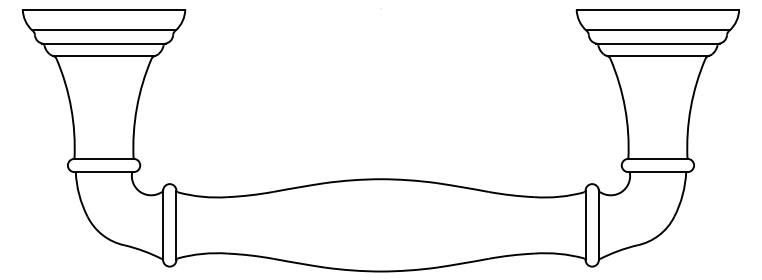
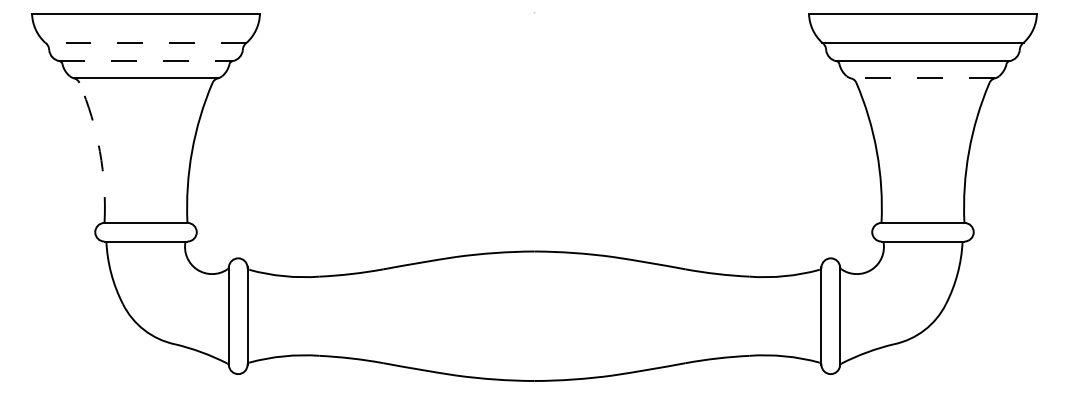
line: (104, 30) -> (146, 42), solid -> dashed
line: (104, 43) -> (146, 61), solid -> dashed
line: (657, 55) -> (922, 78), solid -> dashed
arc: (70, 107) -> (99, 151), solid -> dashed

